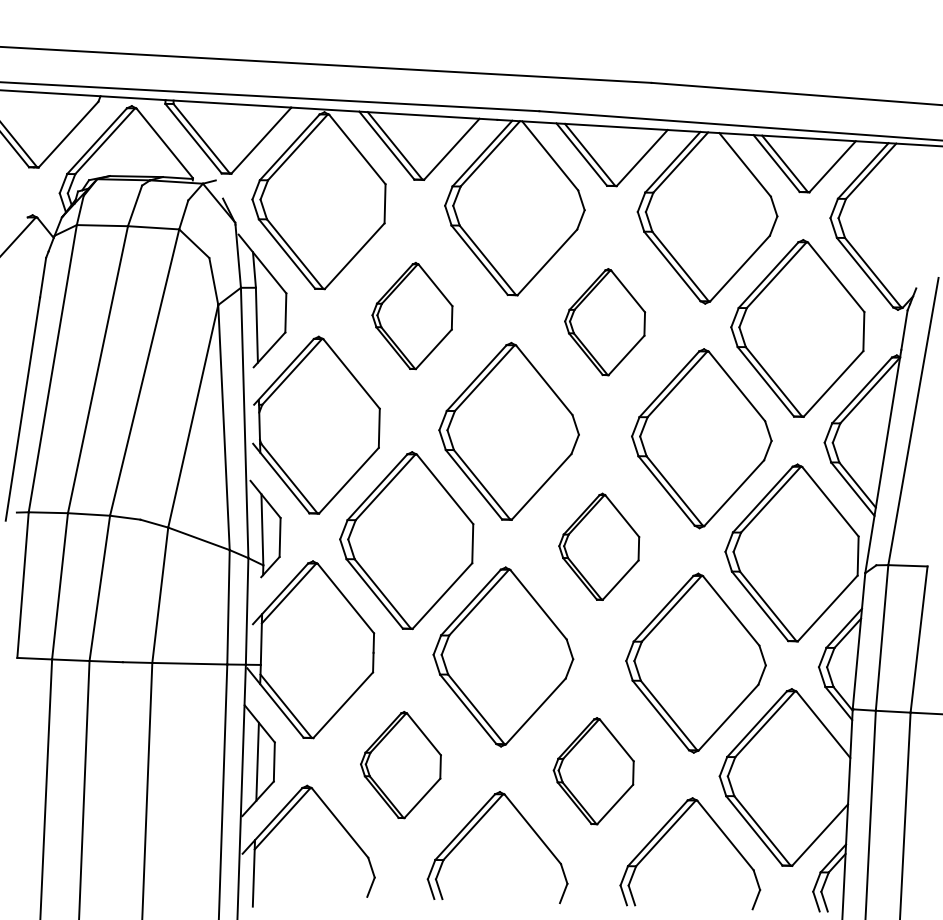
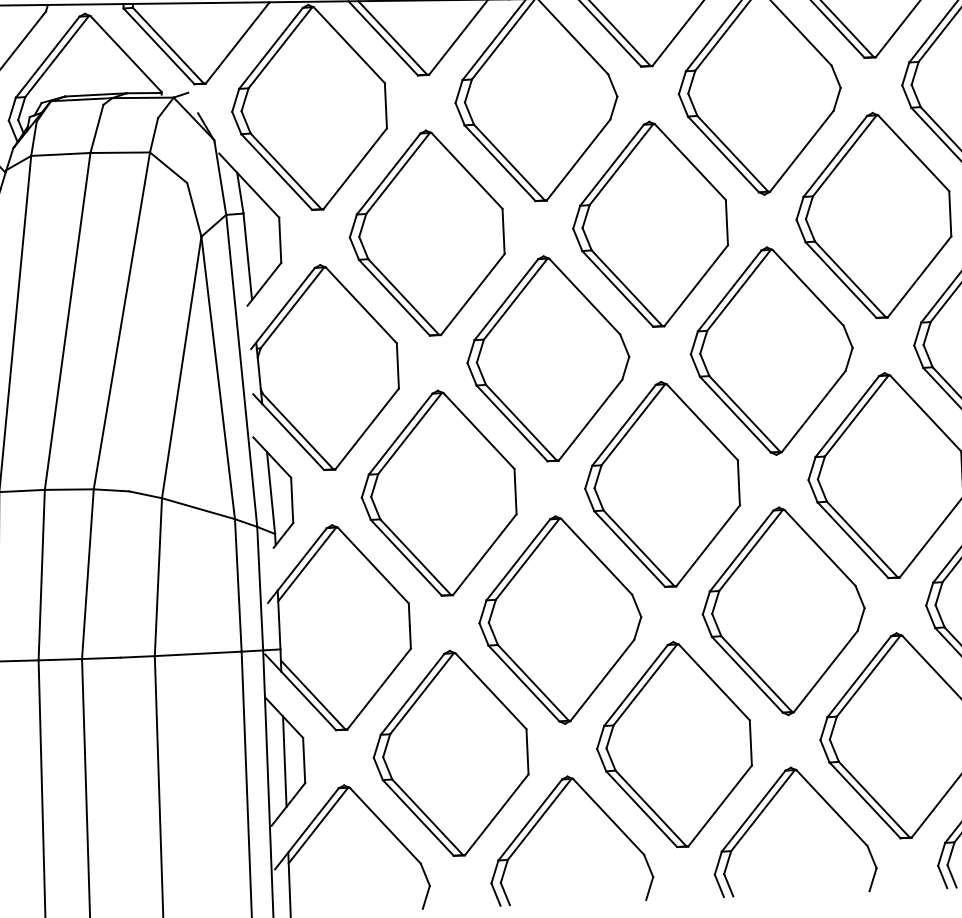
part: (412, 315) -> (426, 232), size x1.67
part: (604, 321) -> (649, 223), size x1.67
part: (598, 546) -> (661, 484), size x1.67
part: (400, 764) -> (450, 752), size x1.67
part: (593, 770) -> (673, 743), size x1.67

